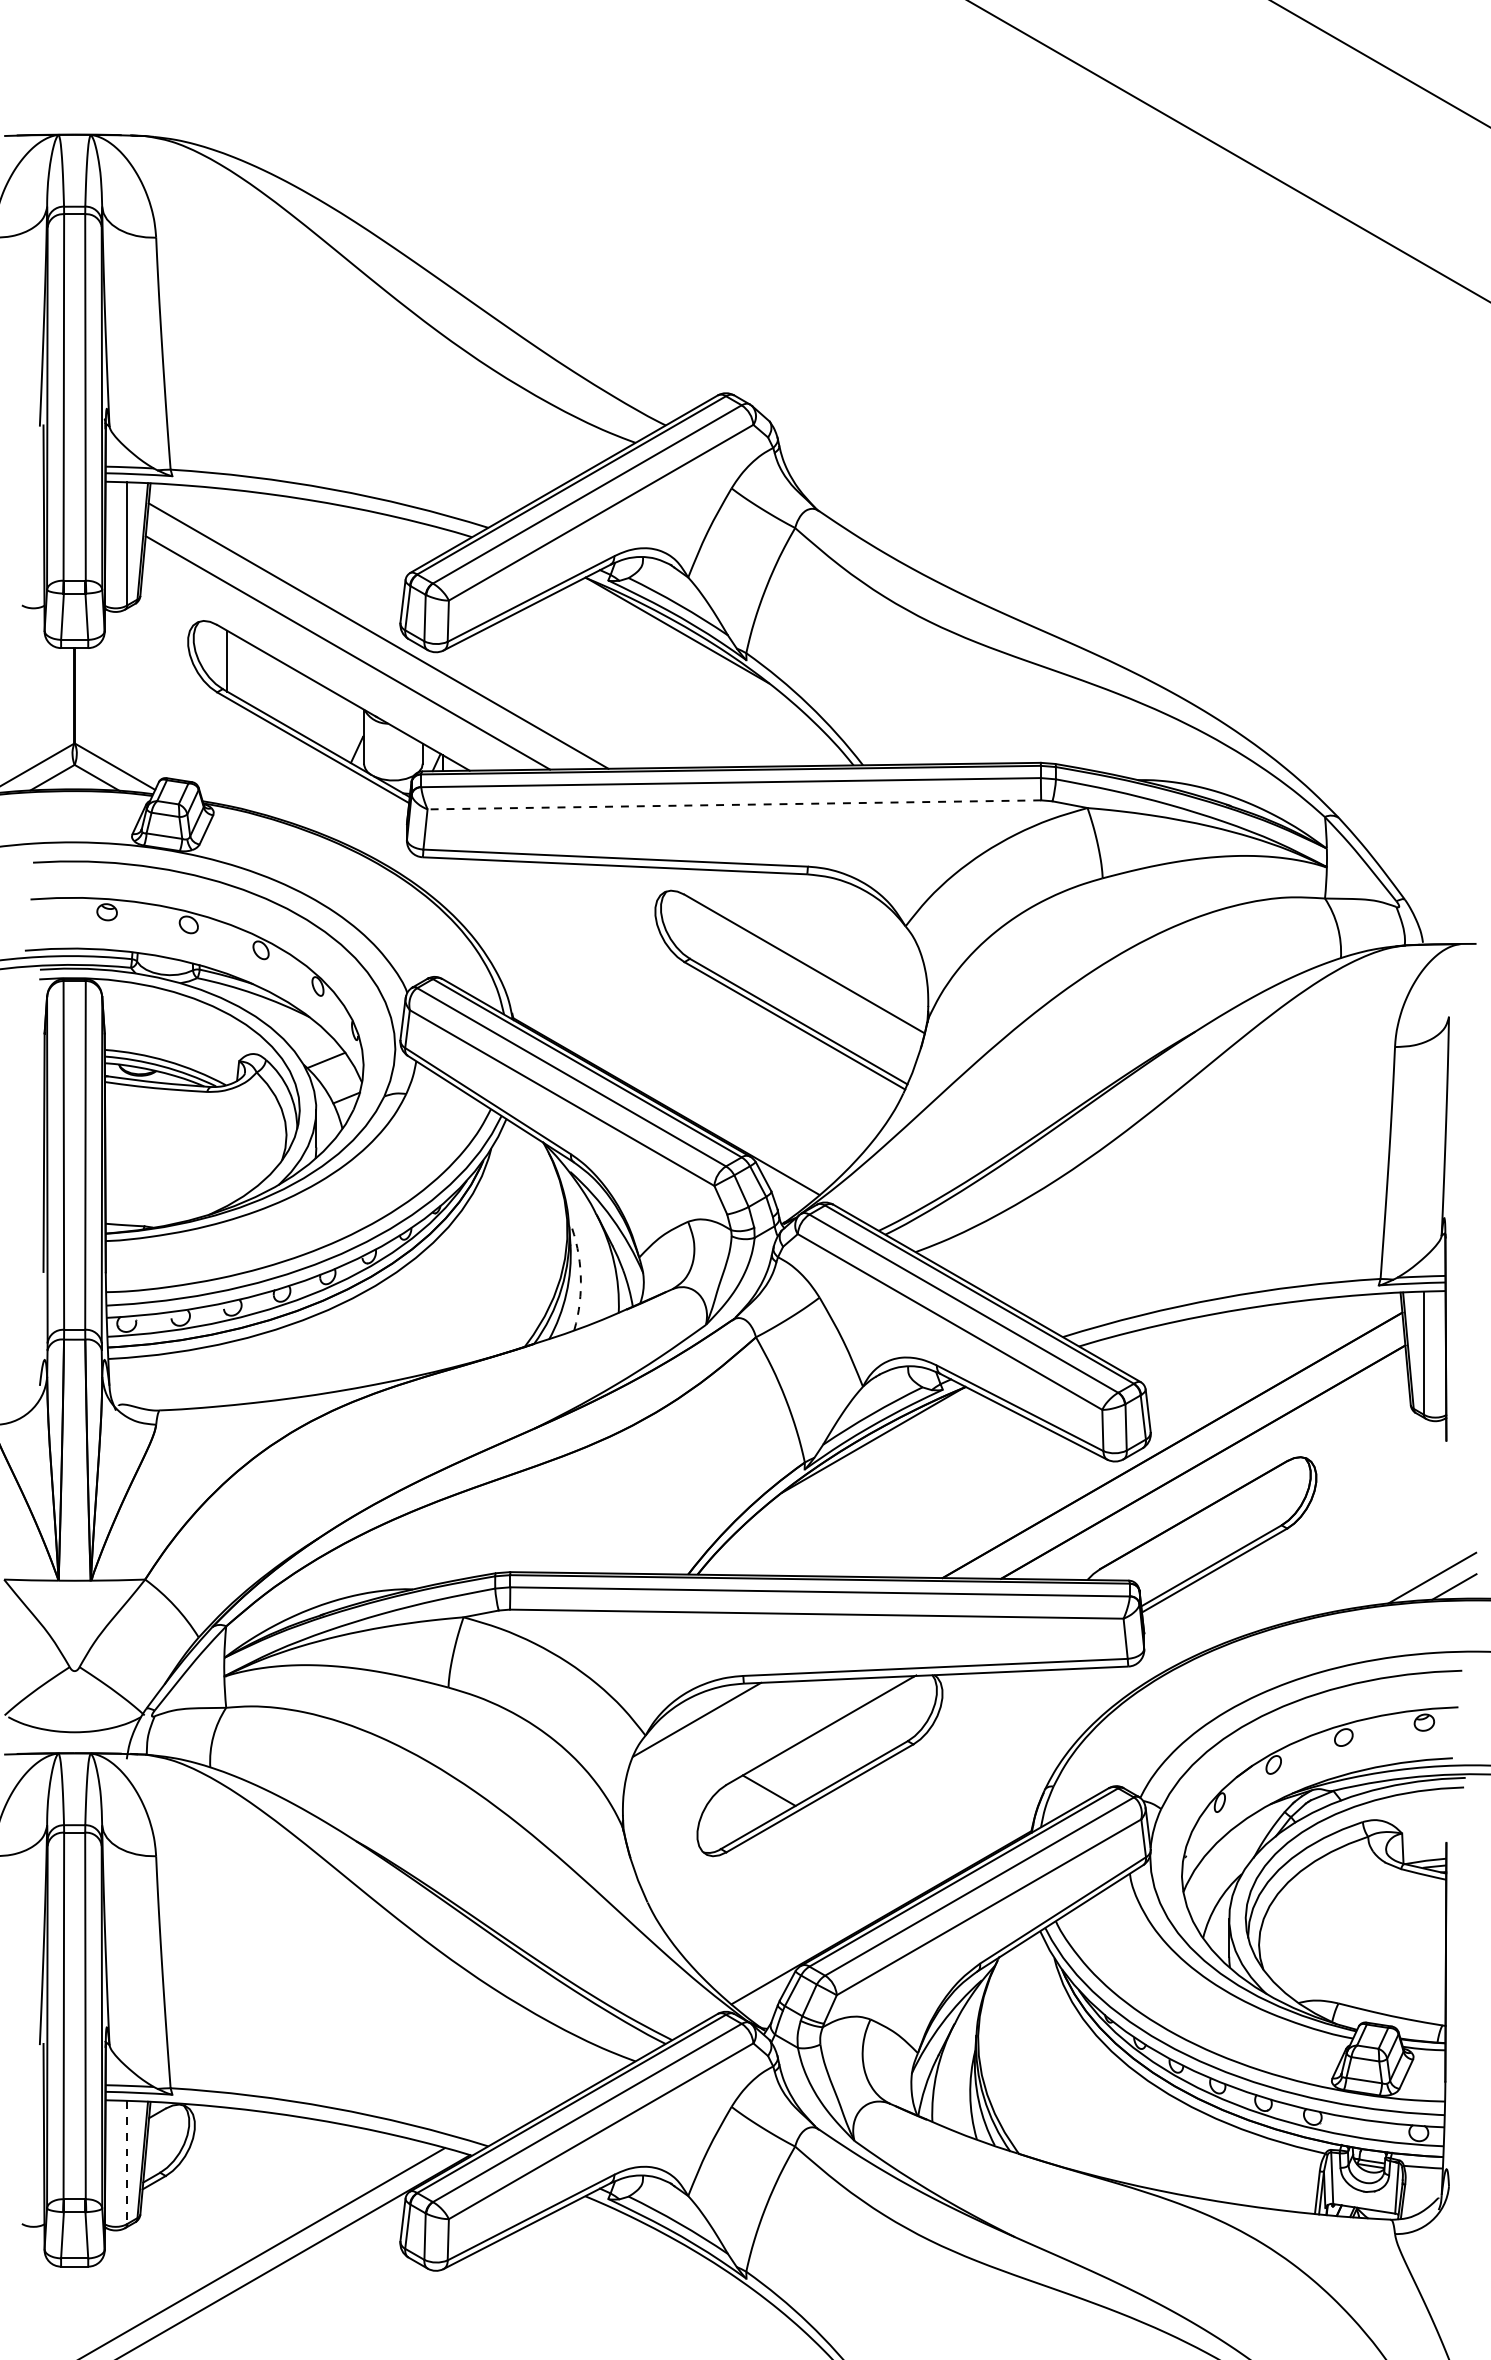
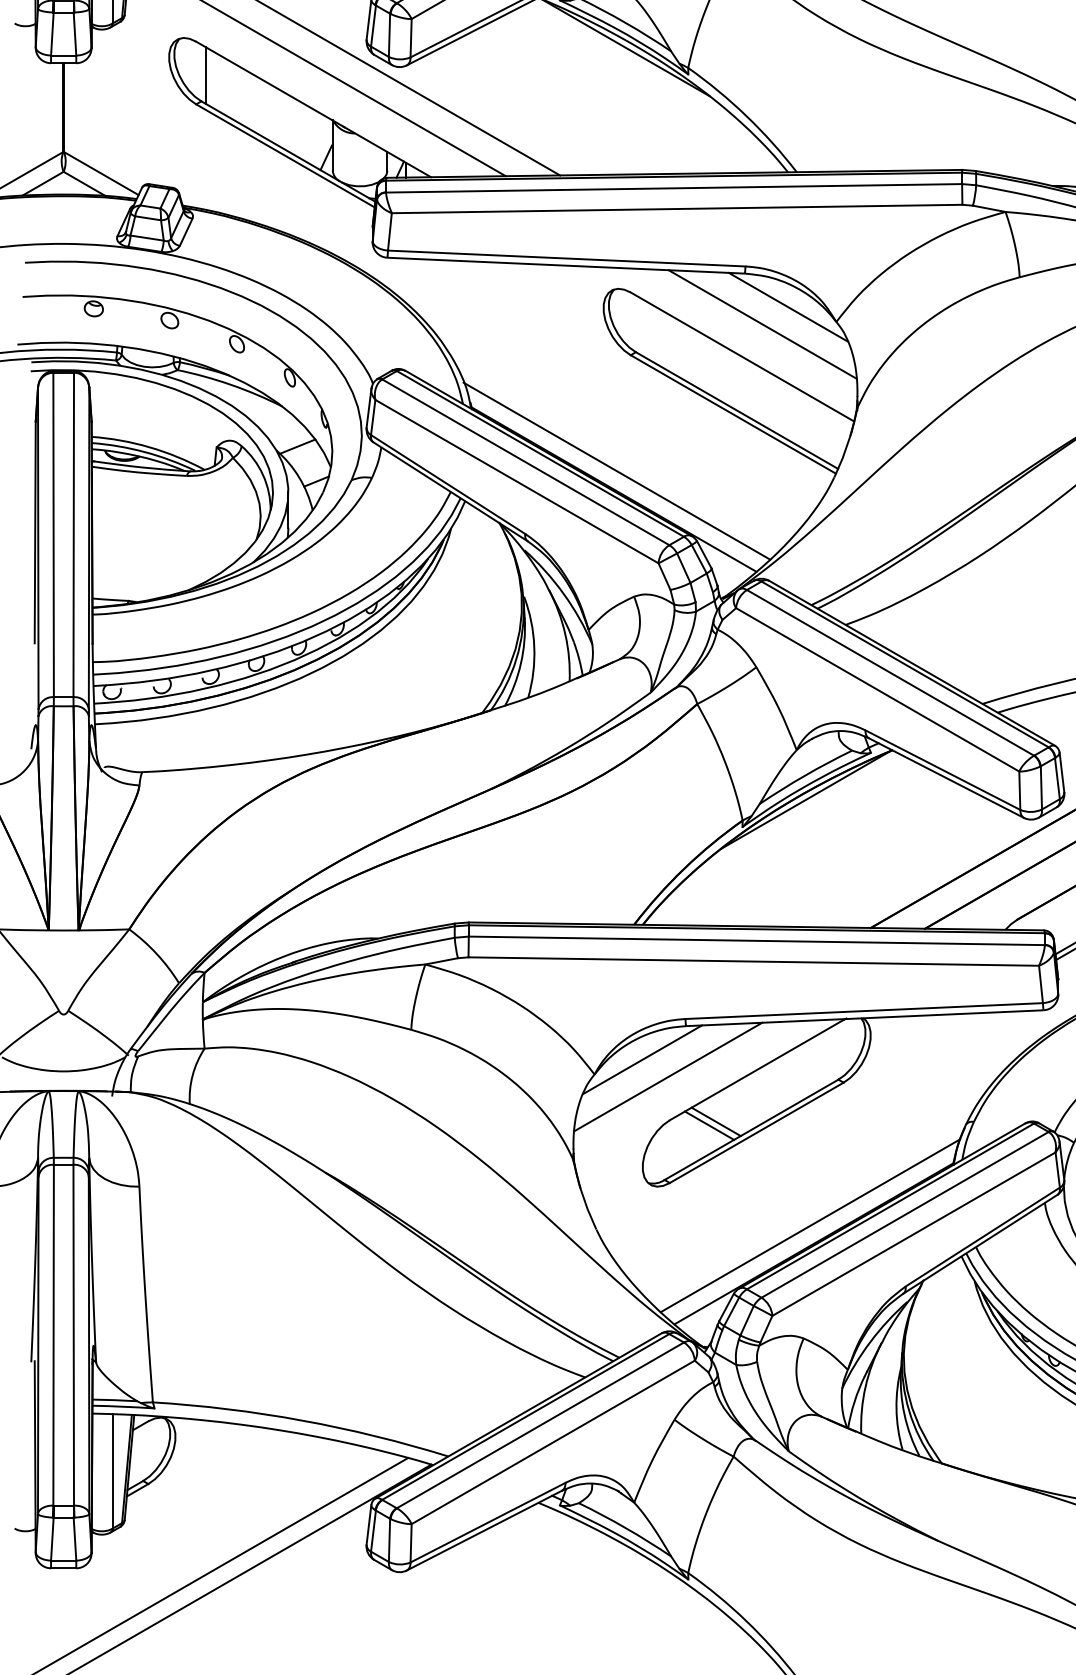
line: (734, 804) -> (677, 208), dashed -> solid
line: (853, 910) -> (787, 307), added
line: (826, 928) -> (762, 323), added
line: (669, 1086) -> (616, 470), added
arc: (580, 1275) -> (534, 646), dashed -> solid
line: (724, 1737) -> (667, 1076), added
line: (775, 1786) -> (715, 1121), added
line: (877, 1898) -> (810, 1225), added
line: (127, 2162) -> (112, 1471), dashed -> solid

